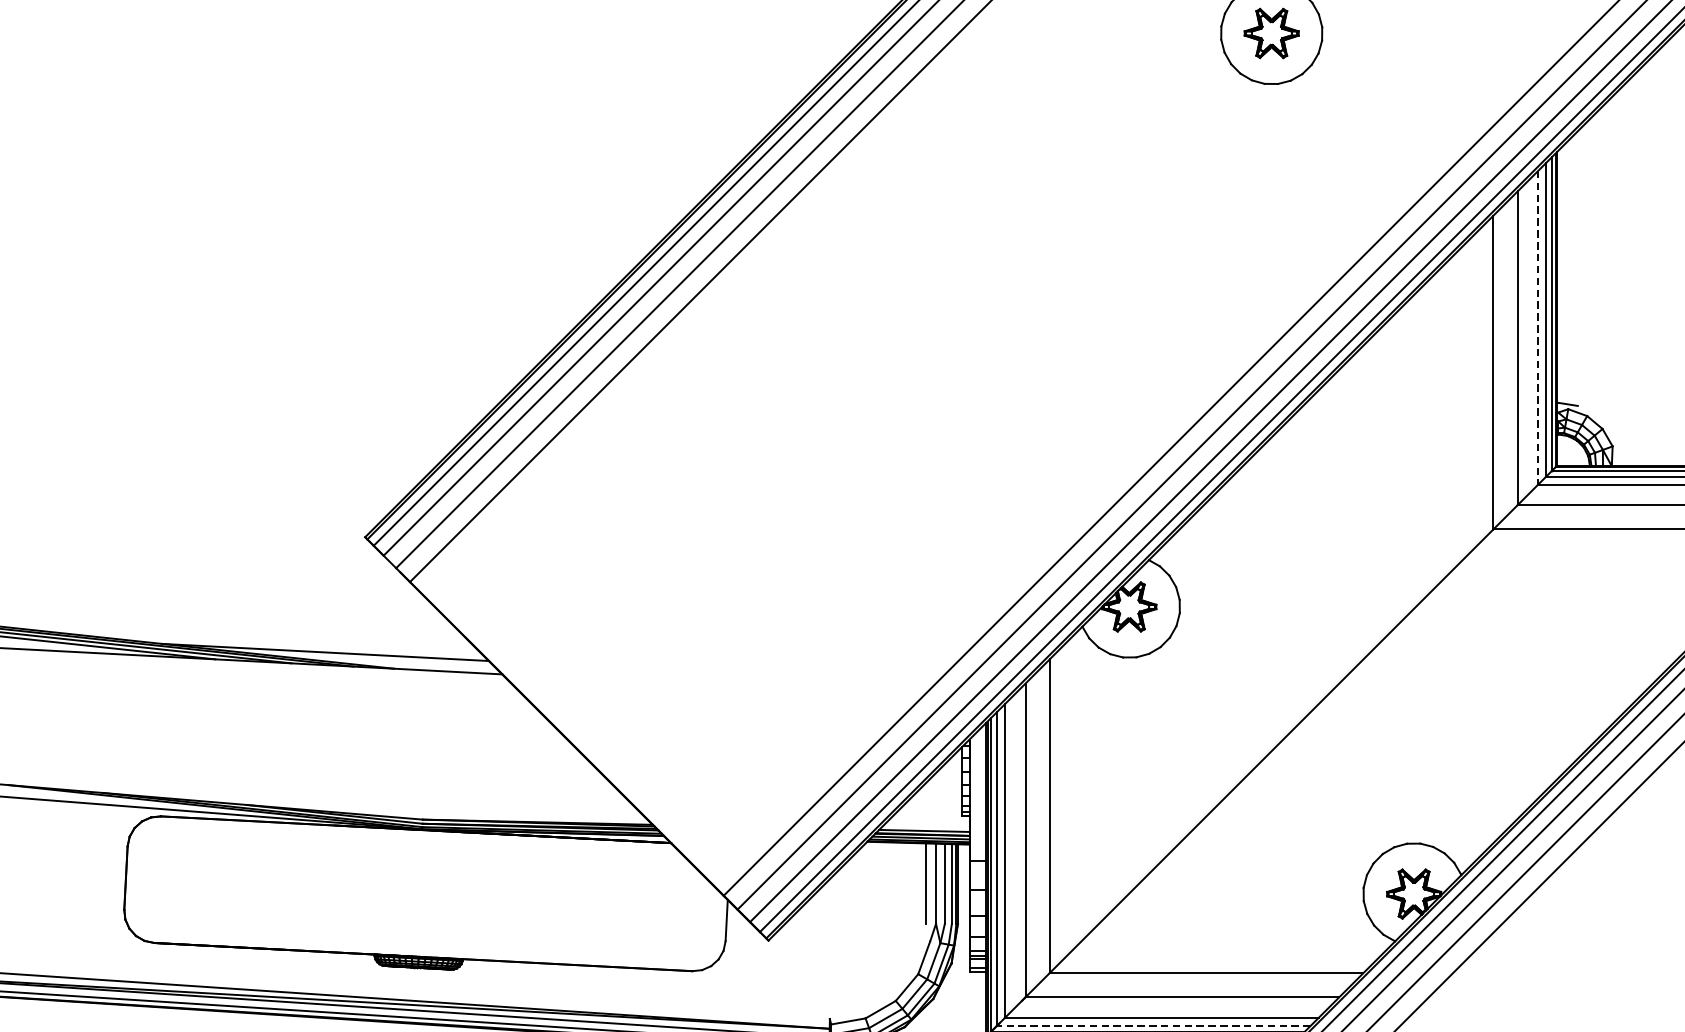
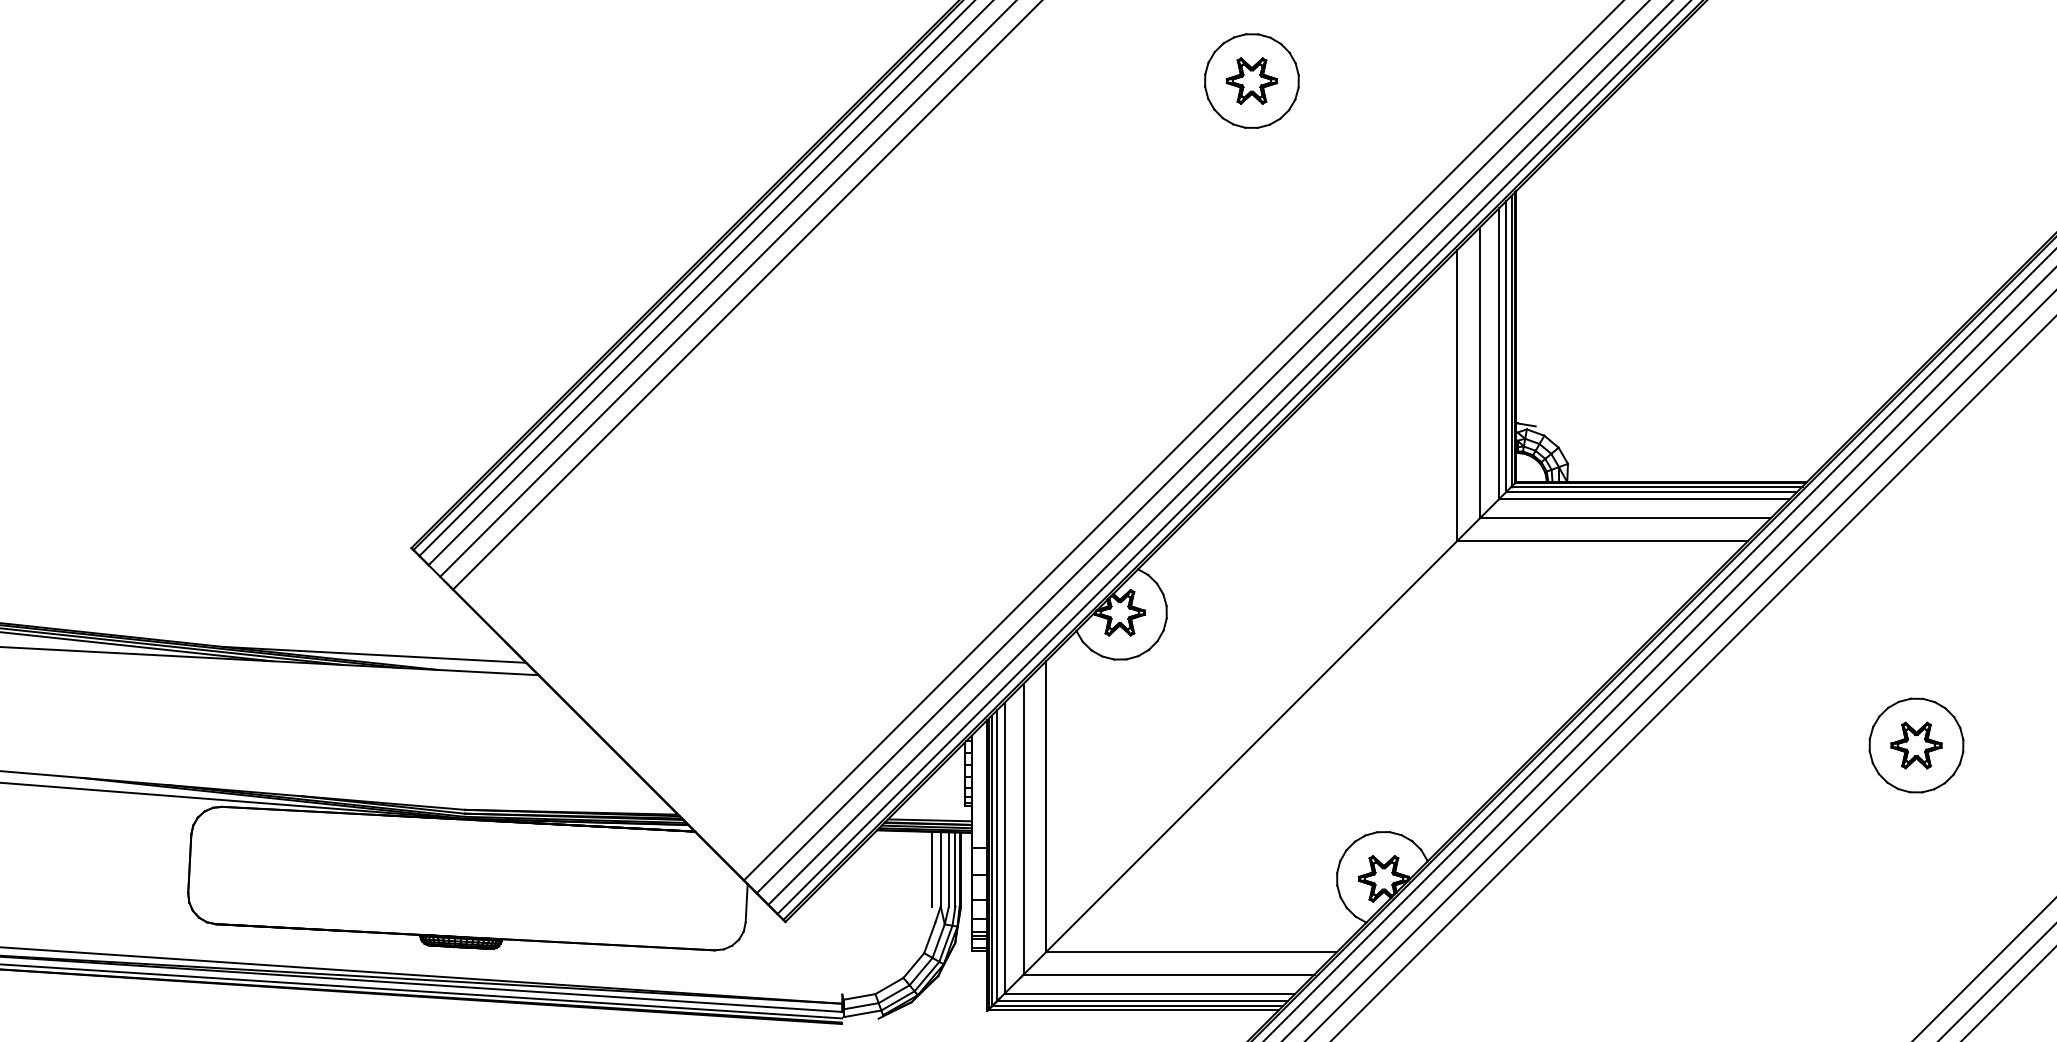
line: (1538, 328) -> (1499, 354), dashed -> solid
line: (1153, 1025) -> (1142, 1000), dashed -> solid

